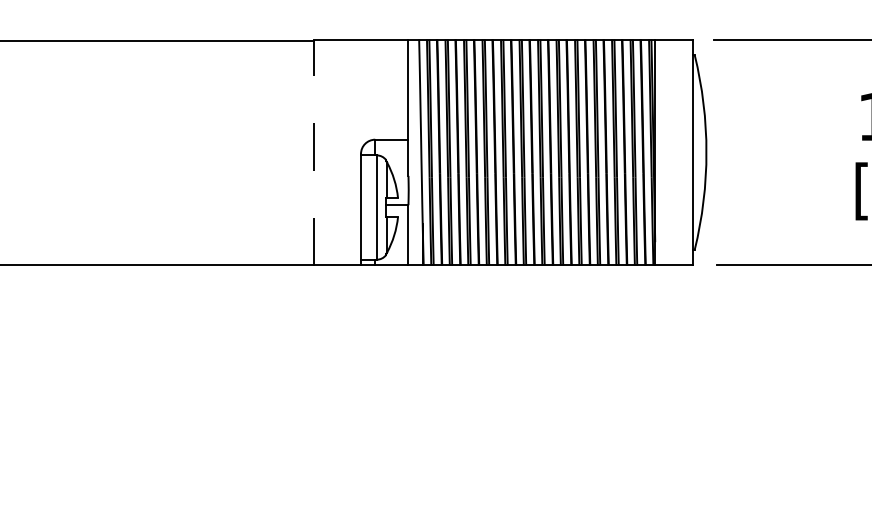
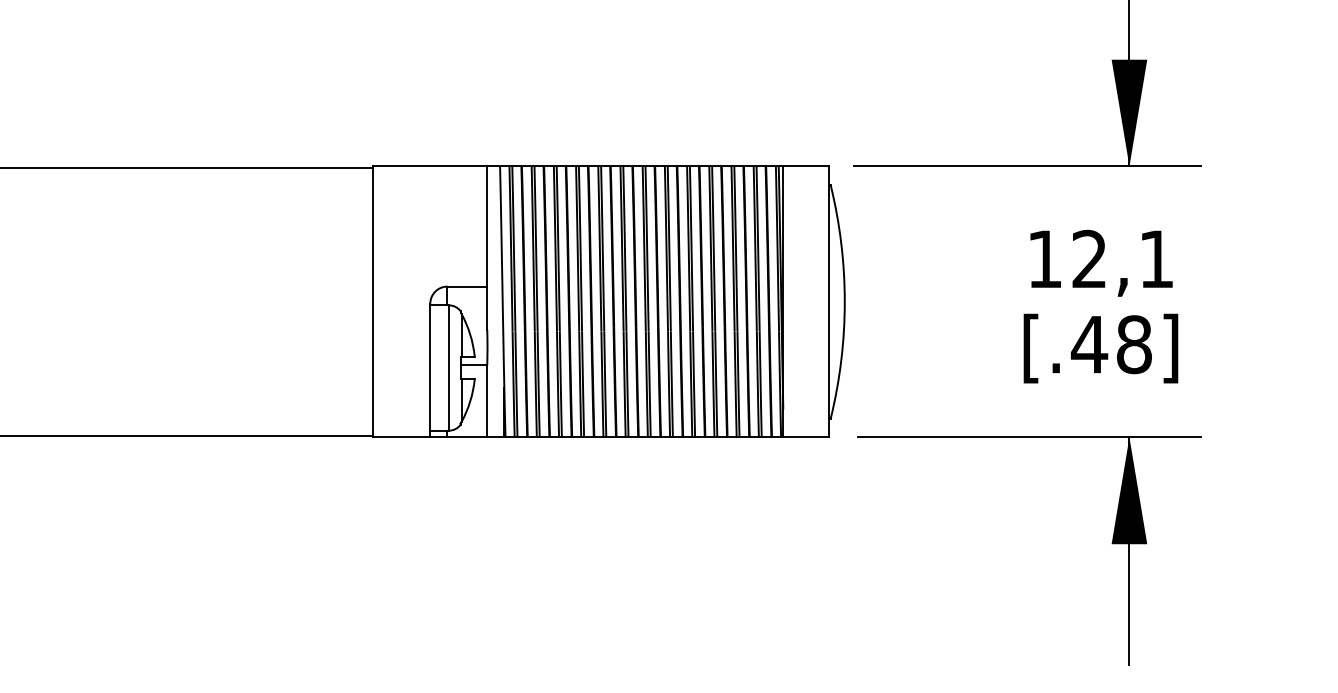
line: (313, 152) -> (373, 301), dashed -> solid

